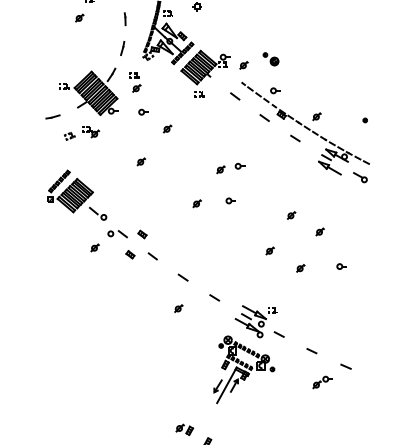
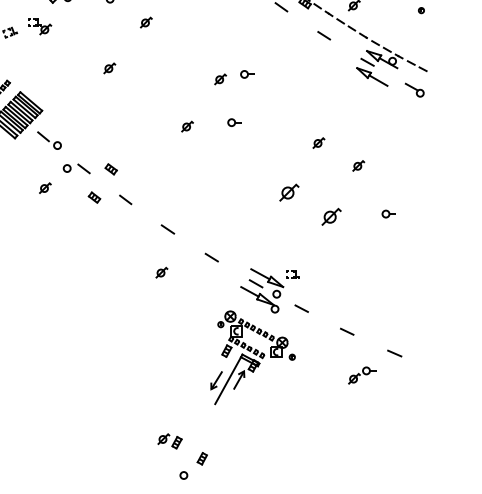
part: (269, 250) -> (288, 191), size x1.6
part: (300, 268) -> (331, 216), size x1.6

